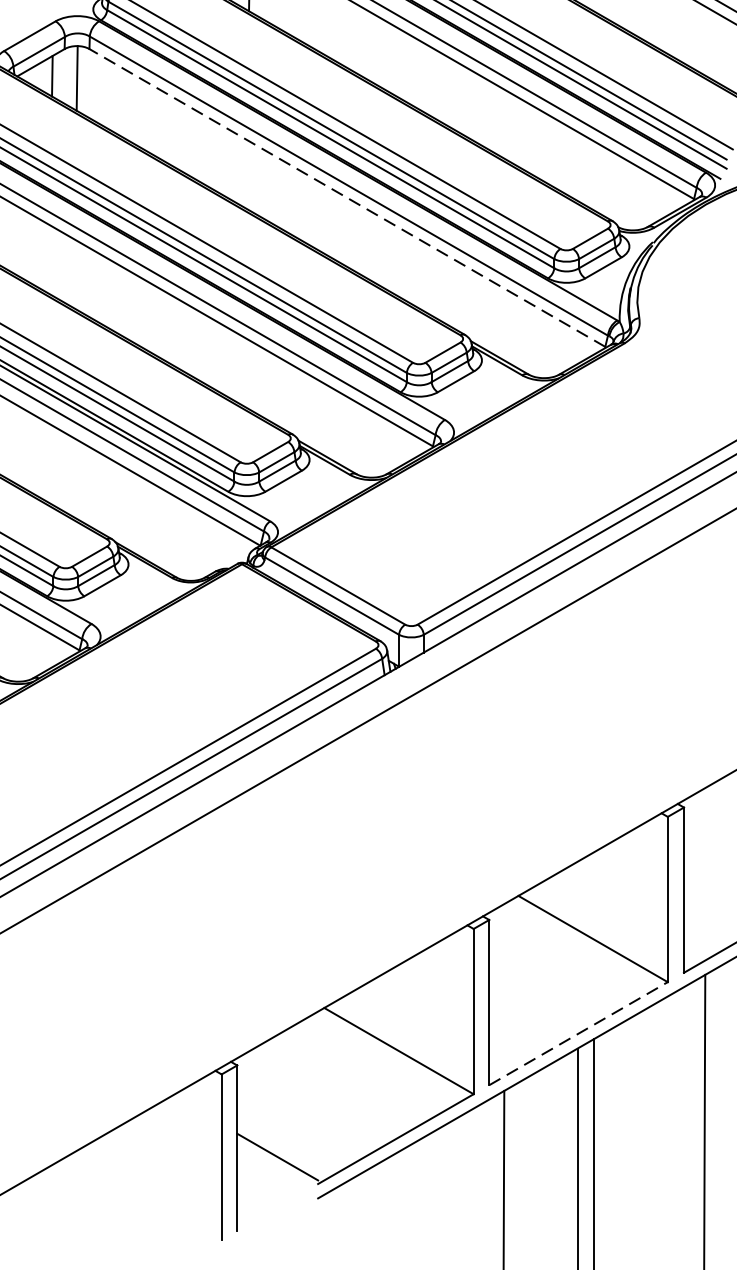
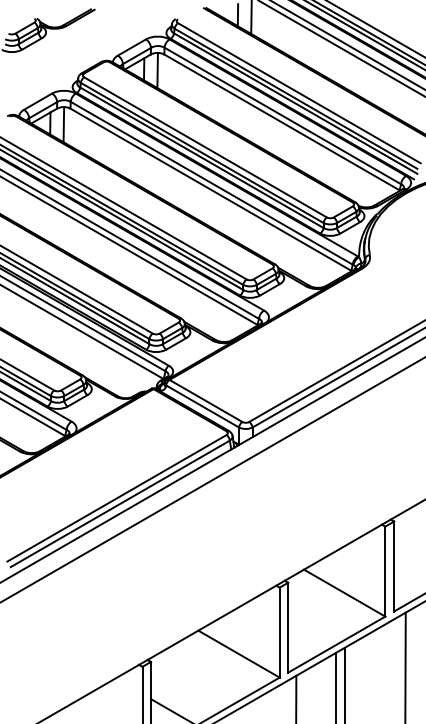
line: (346, 197) -> (210, 189), dashed -> solid
line: (579, 1033) -> (337, 644), dashed -> solid

